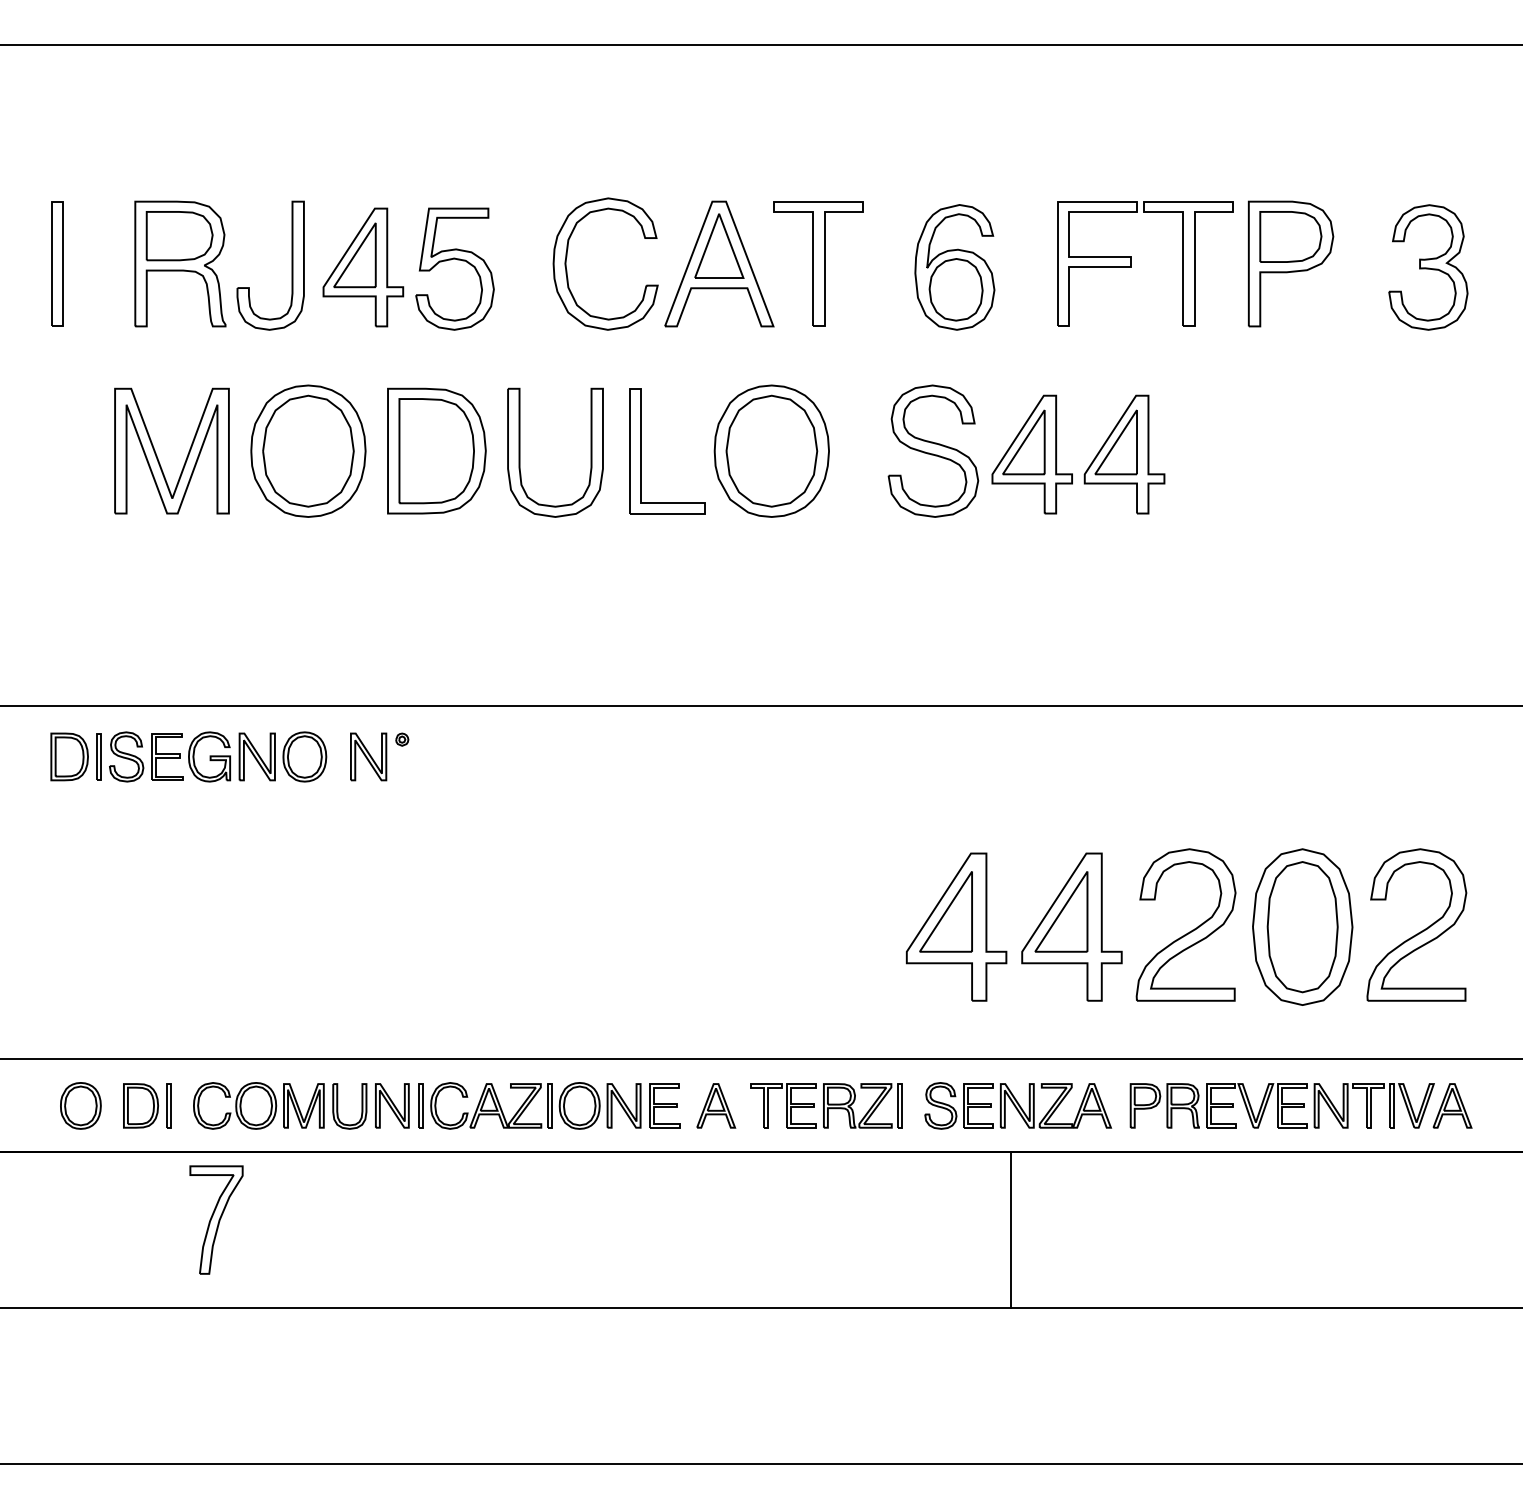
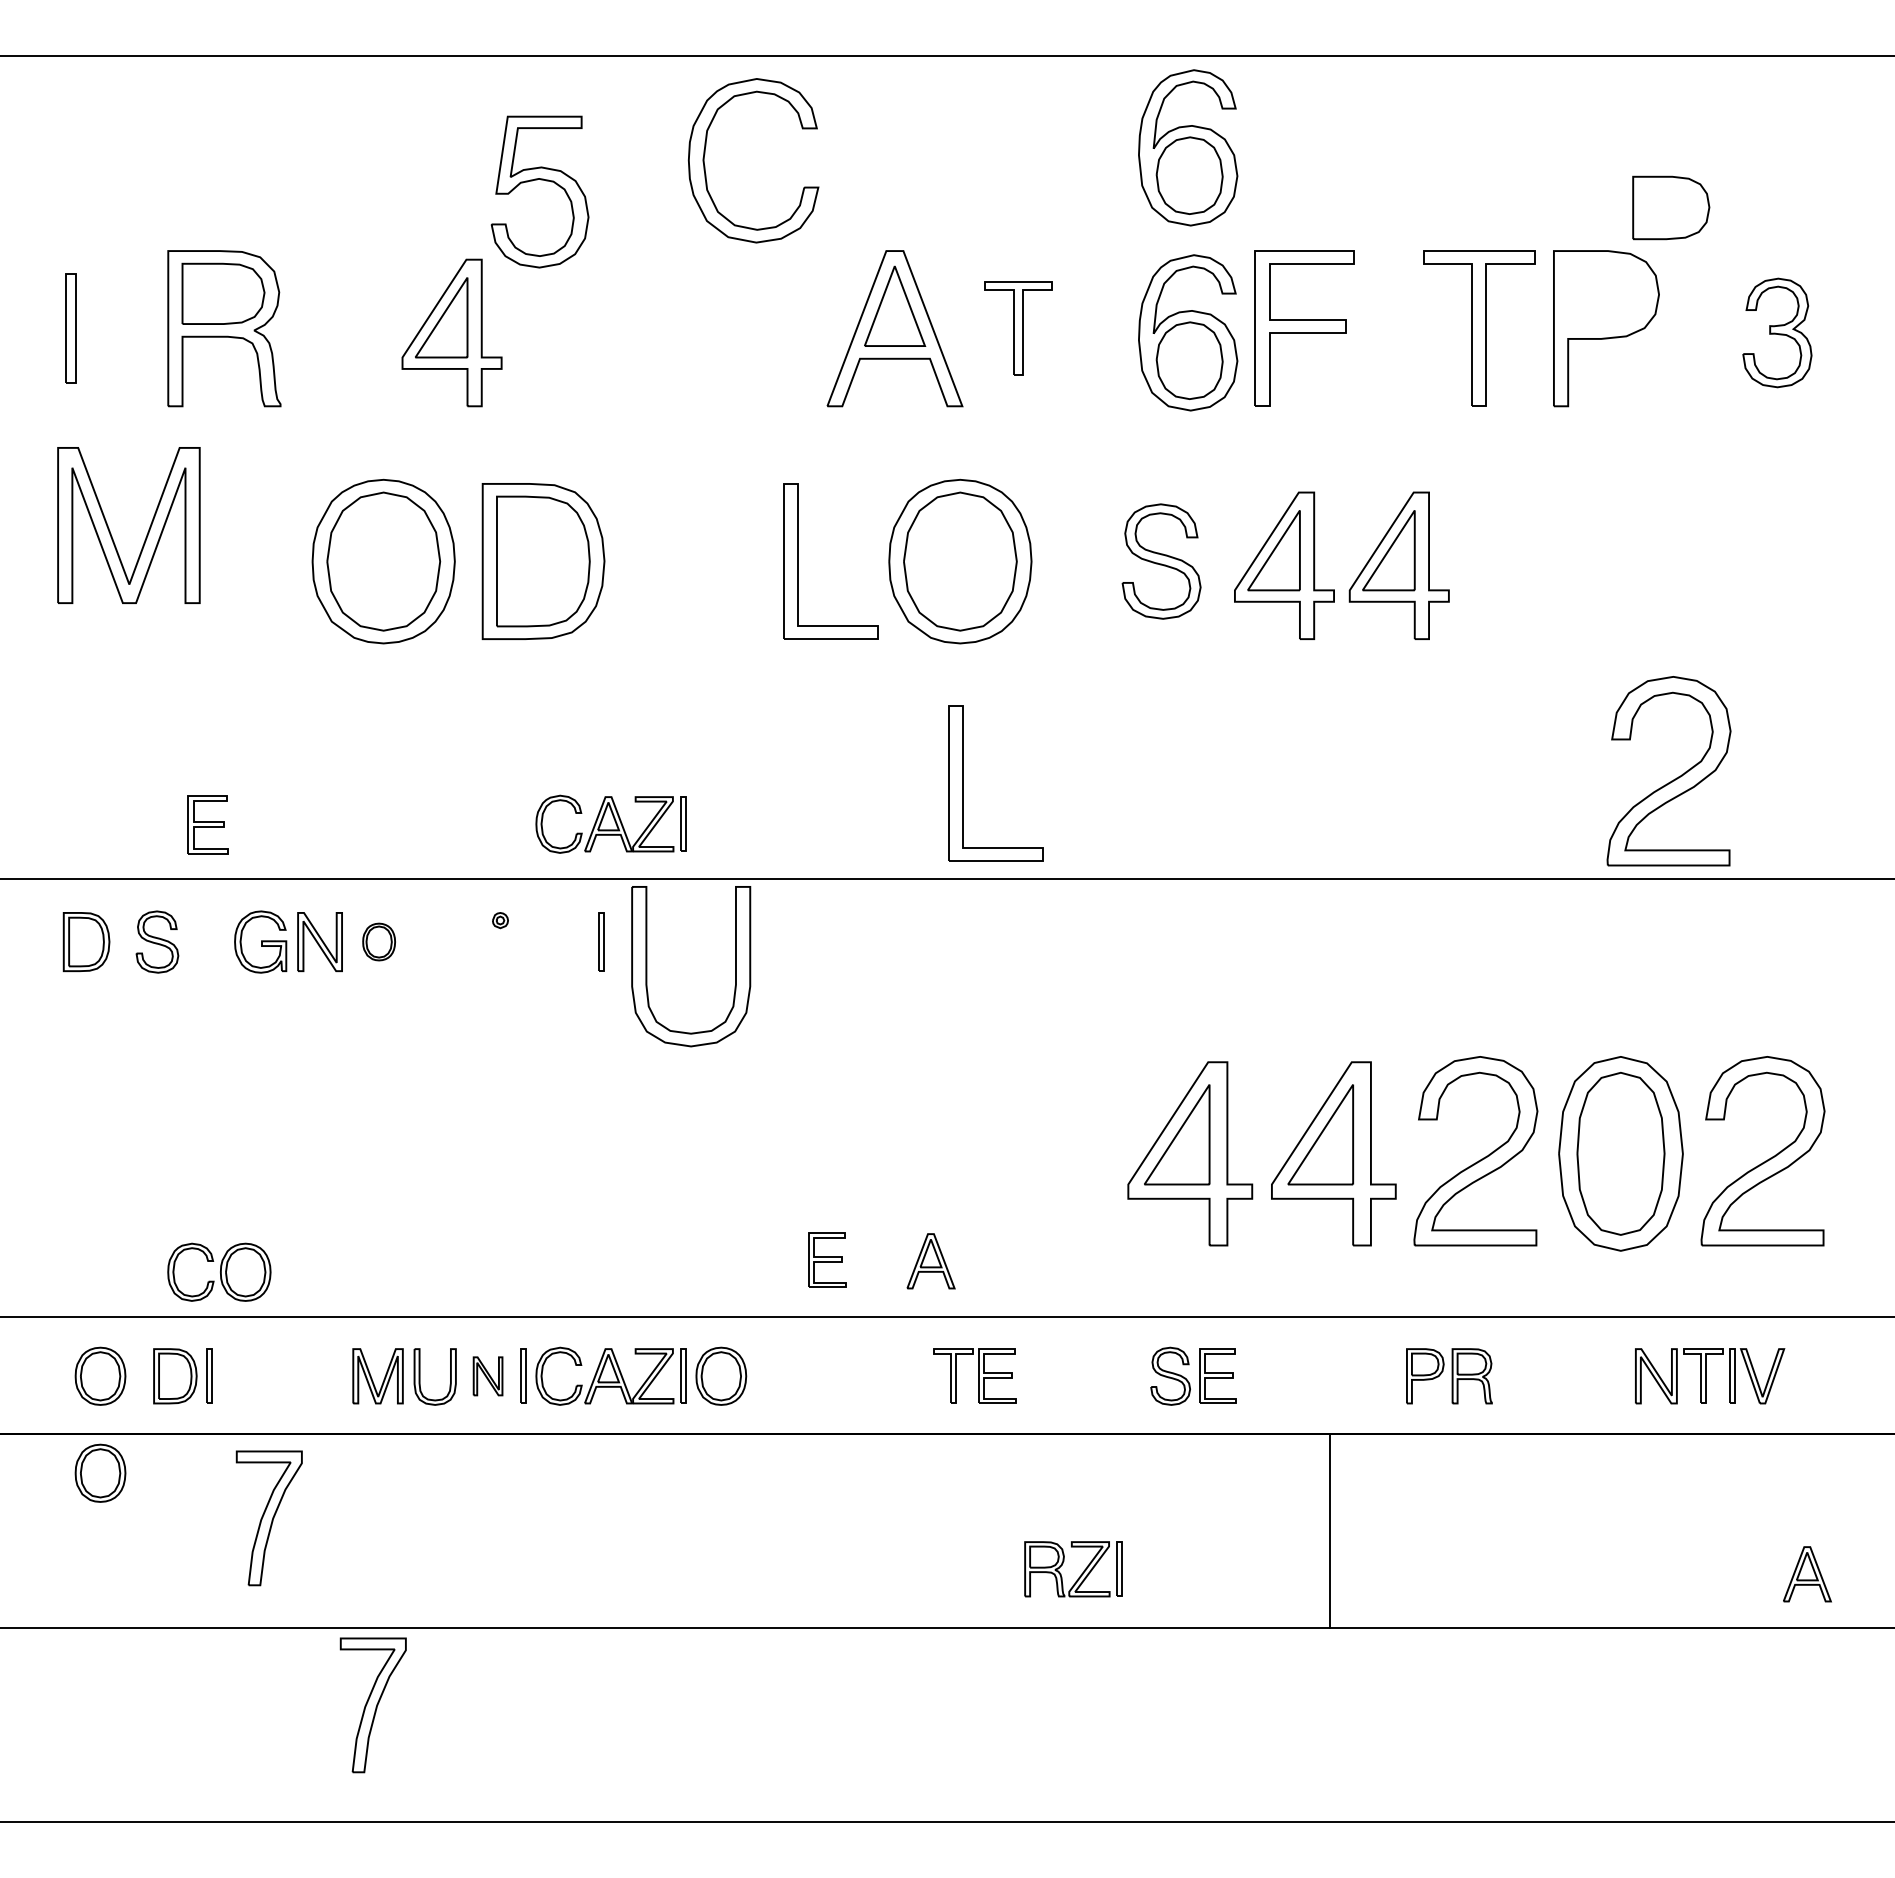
part: (955, 118) -> (1188, 147), added
part: (1291, 236) -> (1671, 207), moved
part: (455, 259) -> (540, 180), moved
part: (56, 263) -> (70, 328), size x0.7
part: (818, 263) -> (1018, 328), size x0.6
part: (1097, 263) -> (1304, 328), moved
part: (292, 265) -> (363, 330), removed
part: (567, 267) -> (705, 165), moved
part: (1428, 267) -> (1777, 332), size x0.7
part: (933, 451) -> (1161, 561), size x0.7
part: (520, 452) -> (647, 966), moved
part: (157, 455) -> (110, 530), moved
part: (1344, 626) -> (1673, 779), added
part: (774, 629) -> (963, 783), added
part: (490, 661) -> (610, 823), added
part: (99, 756) -> (601, 941), moved
part: (166, 756) -> (207, 824), moved
part: (304, 756) -> (378, 941), size x0.6
part: (368, 757) -> (458, 942), removed
part: (235, 1105) -> (219, 1271), moved
part: (665, 1105) -> (827, 1259), moved
part: (391, 1106) -> (487, 1376), size x0.7
part: (624, 1106) -> (776, 1376), removed
part: (715, 1106) -> (930, 1261), moved
part: (1055, 1106) -> (1313, 1376), removed
part: (1257, 1106) -> (1564, 1376), removed
part: (1452, 1106) -> (1807, 1574), moved
part: (869, 1109) -> (1081, 1573), moved
part: (80, 1183) -> (100, 1472), added
line: (1011, 1229) -> (1330, 1530), moved
part: (299, 1370) -> (372, 1705), added

